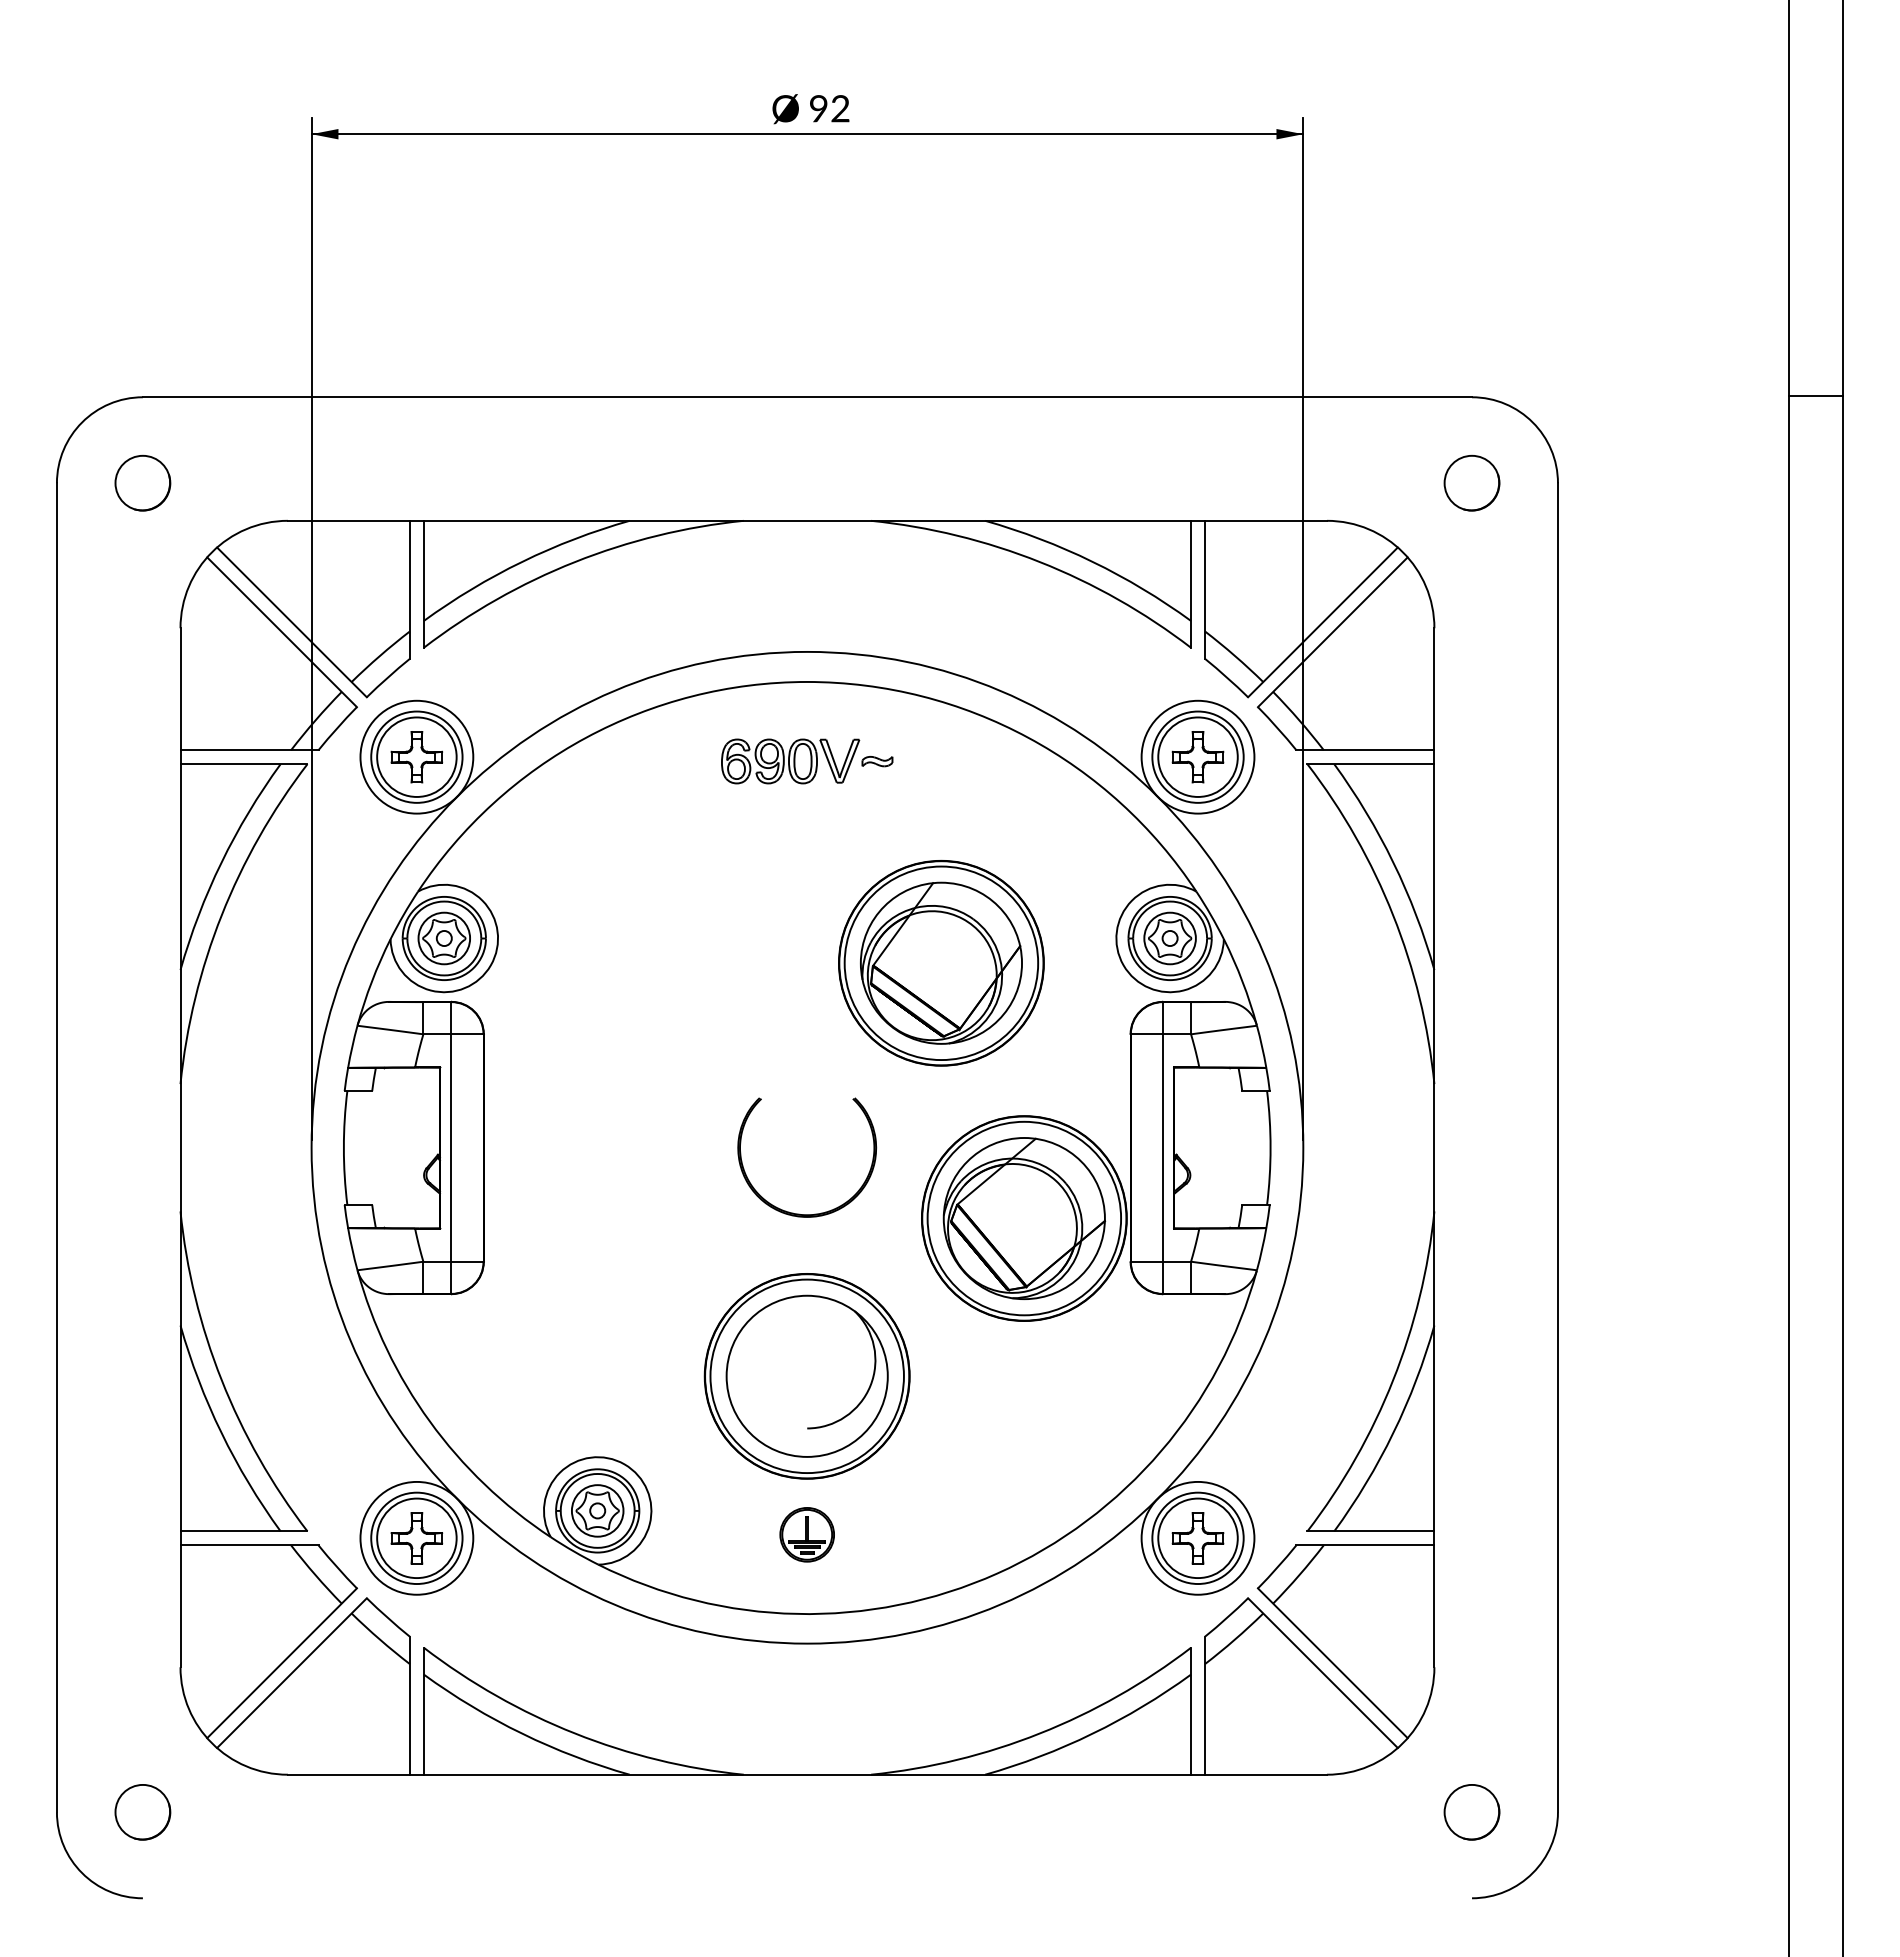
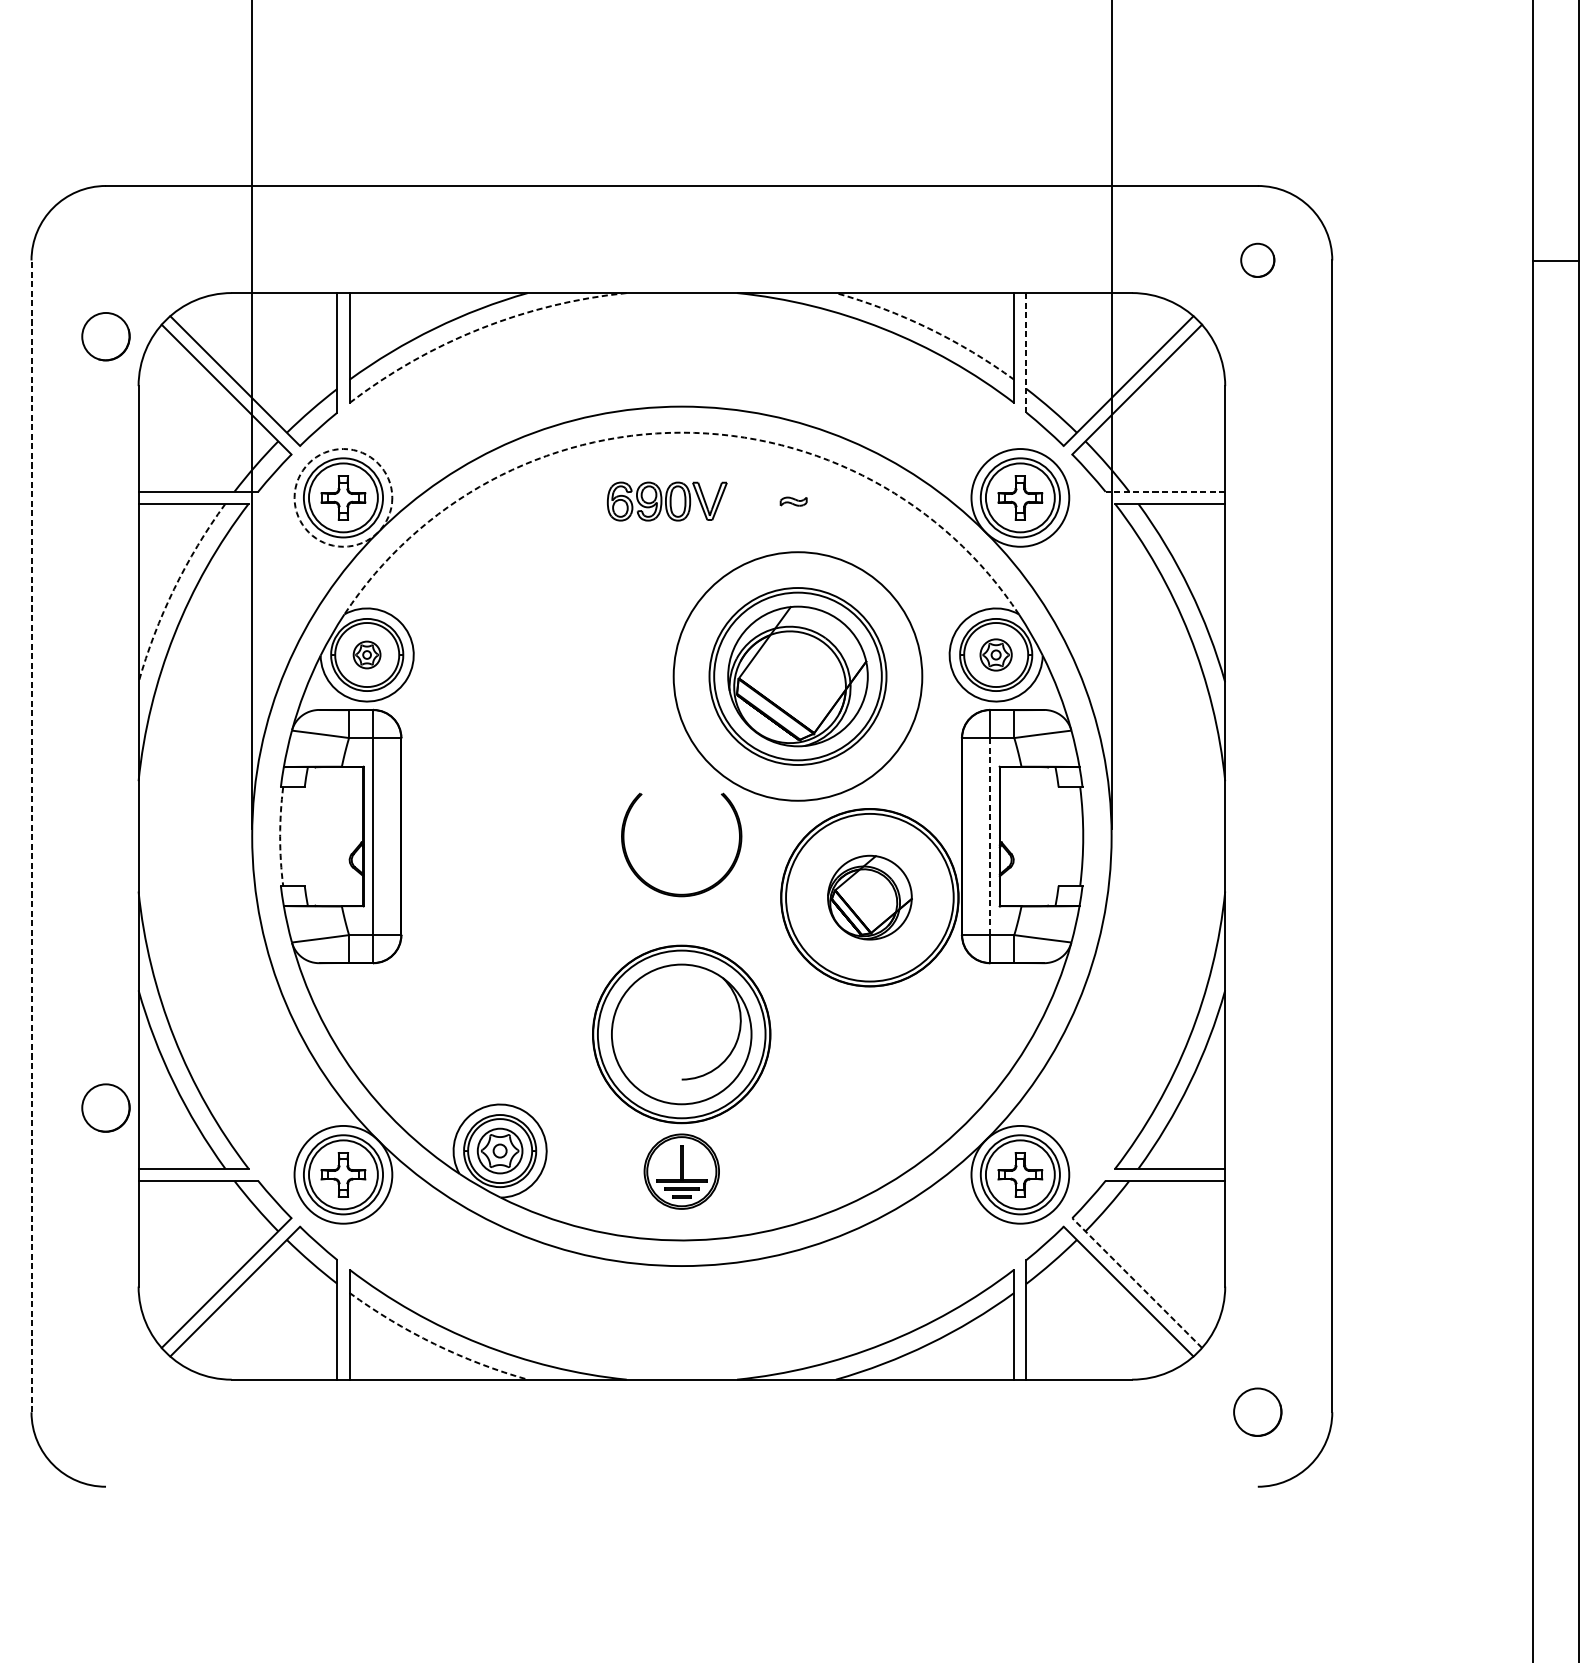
line: (1816, 396) -> (1556, 261), moved
part: (142, 482) -> (105, 336), moved
part: (1471, 482) -> (1257, 259), size x0.7
arc: (1092, 561) -> (928, 328), solid -> dashed
arc: (575, 562) -> (480, 329), solid -> dashed
line: (1205, 590) -> (1026, 353), solid -> dashed
arc: (807, 681) -> (681, 432), solid -> dashed
line: (1365, 750) -> (1165, 492), solid -> dashed
circle: (416, 756) -> (343, 497), solid -> dashed
part: (877, 761) -> (793, 501), moved
arc: (221, 862) -> (174, 589), solid -> dashed
part: (443, 938) -> (366, 655), size x0.6
part: (1169, 938) -> (995, 655), size x0.7
circle: (940, 962) -> (797, 675), size x1.4
line: (56, 1147) -> (31, 836), solid -> dashed
arc: (343, 1148) -> (279, 836), solid -> dashed
line: (1163, 1148) -> (990, 836), solid -> dashed
part: (1024, 1218) -> (869, 897), size x0.6
part: (806, 1534) -> (681, 1171), size x1.6
line: (1332, 1663) -> (1136, 1283), solid -> dashed
arc: (522, 1733) -> (434, 1343), solid -> dashed
part: (142, 1812) -> (105, 1108), moved

